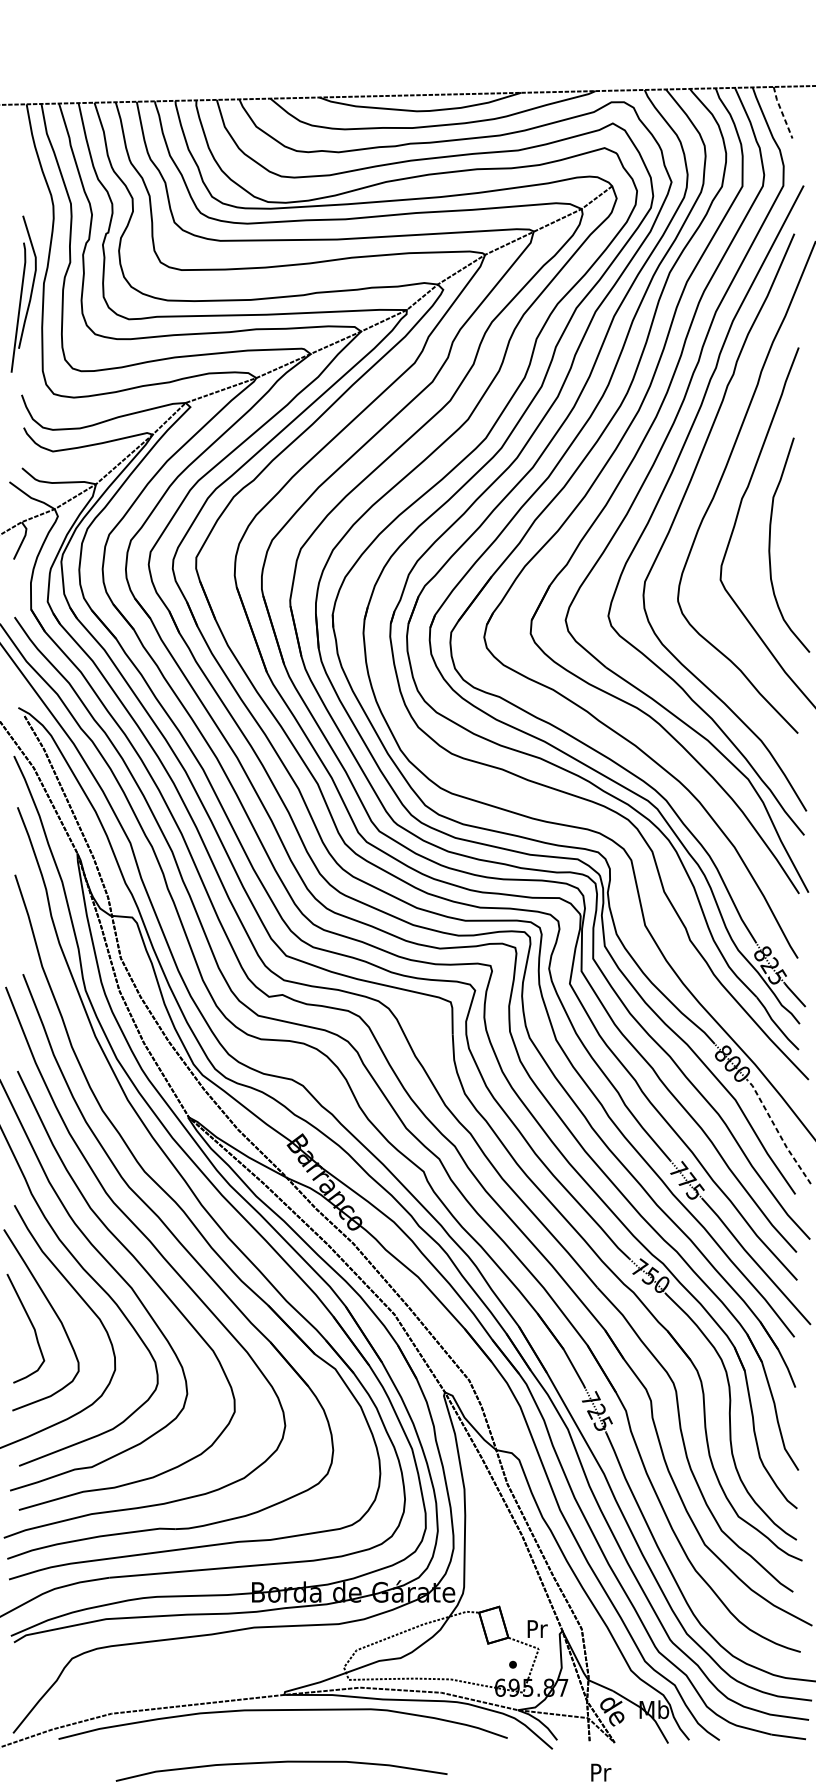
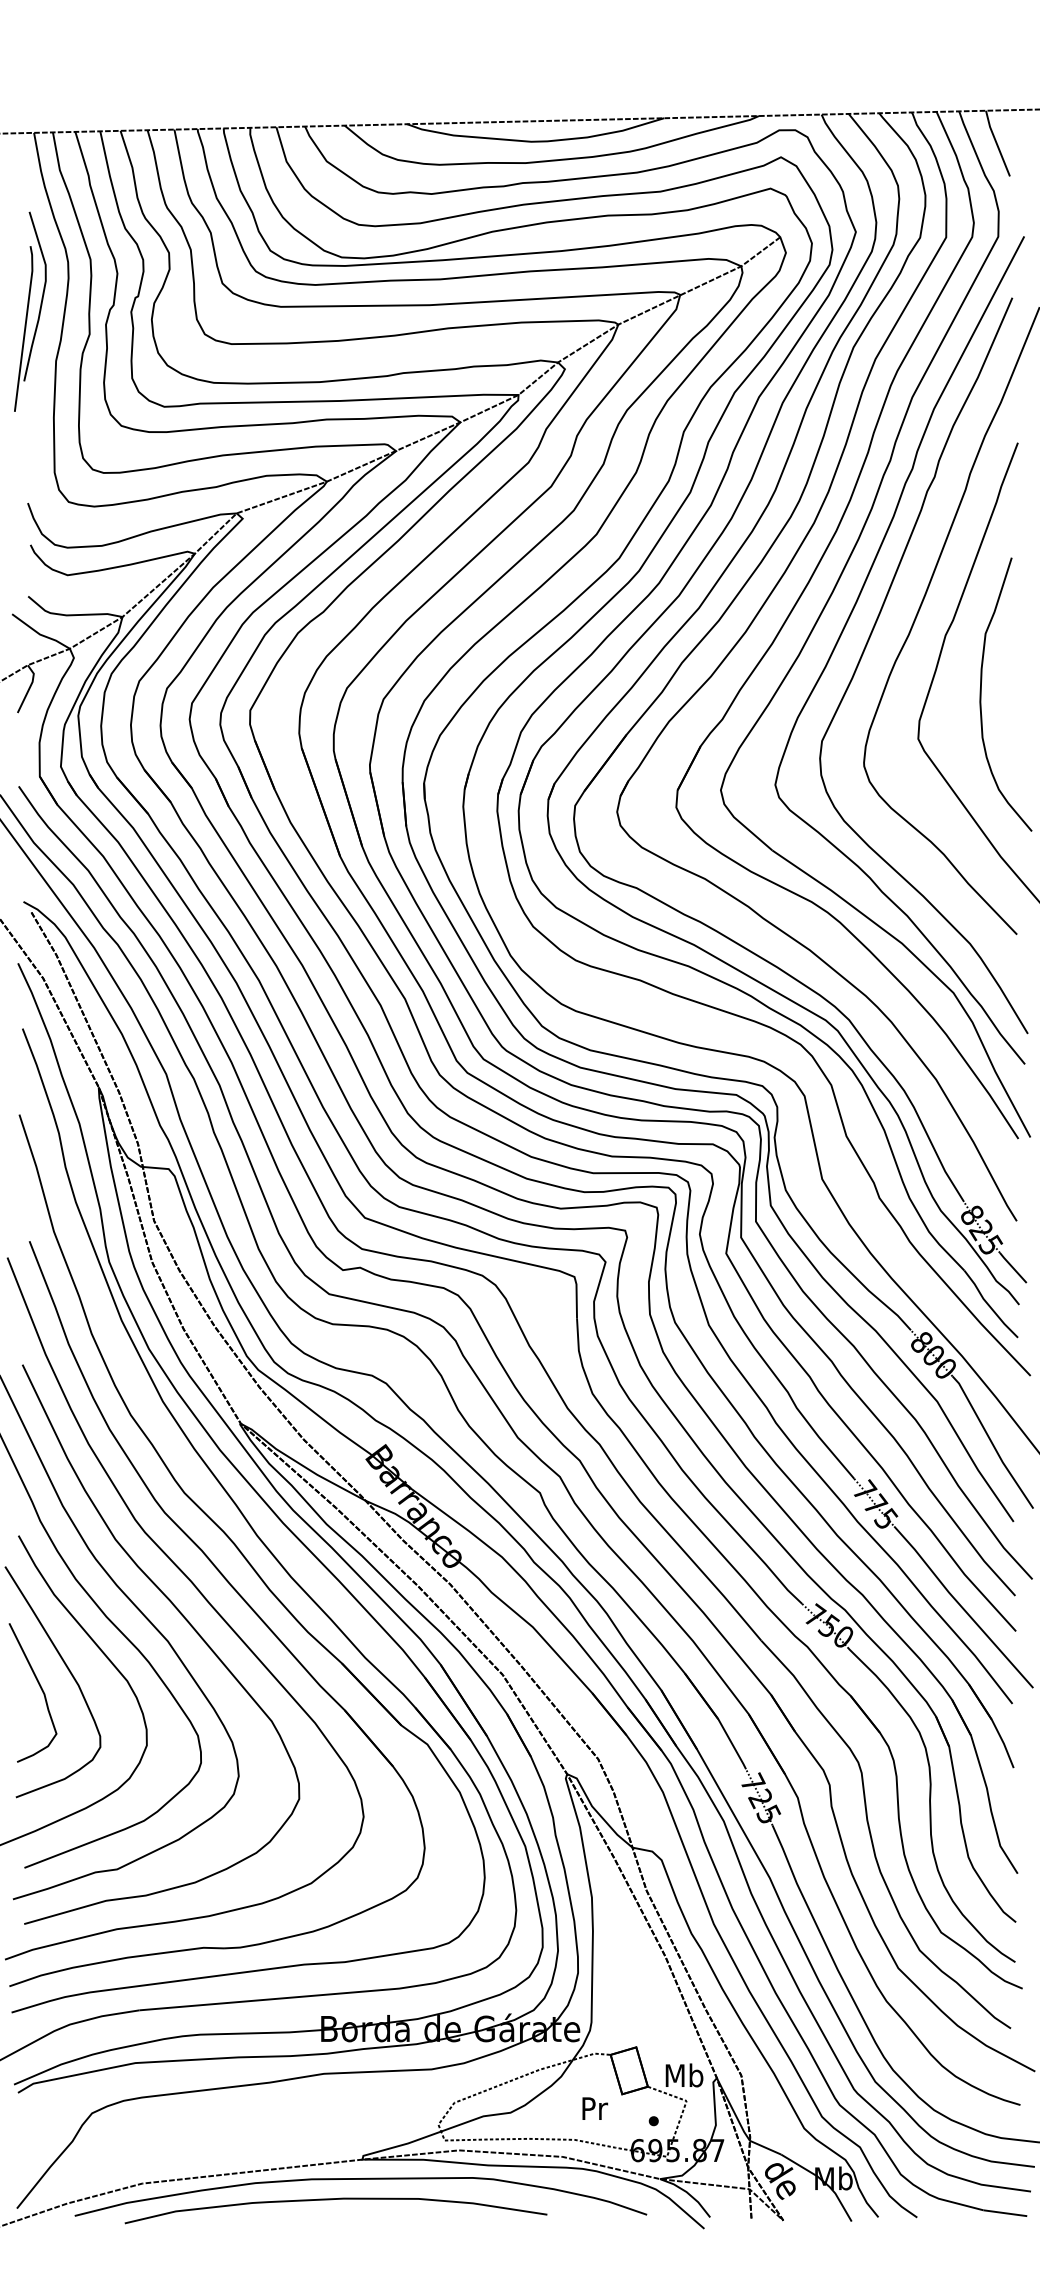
line: (781, 112) -> (996, 143), dashed -> solid
part: (23, 293) -> (30, 311), moved
line: (778, 1132) -> (991, 1442), dashed -> solid
text: (537, 1628) -> (684, 2075), Pr -> Mb
curve: (278, 1763) -> (331, 2200), moved
text: (601, 1772) -> (595, 2108), moved

